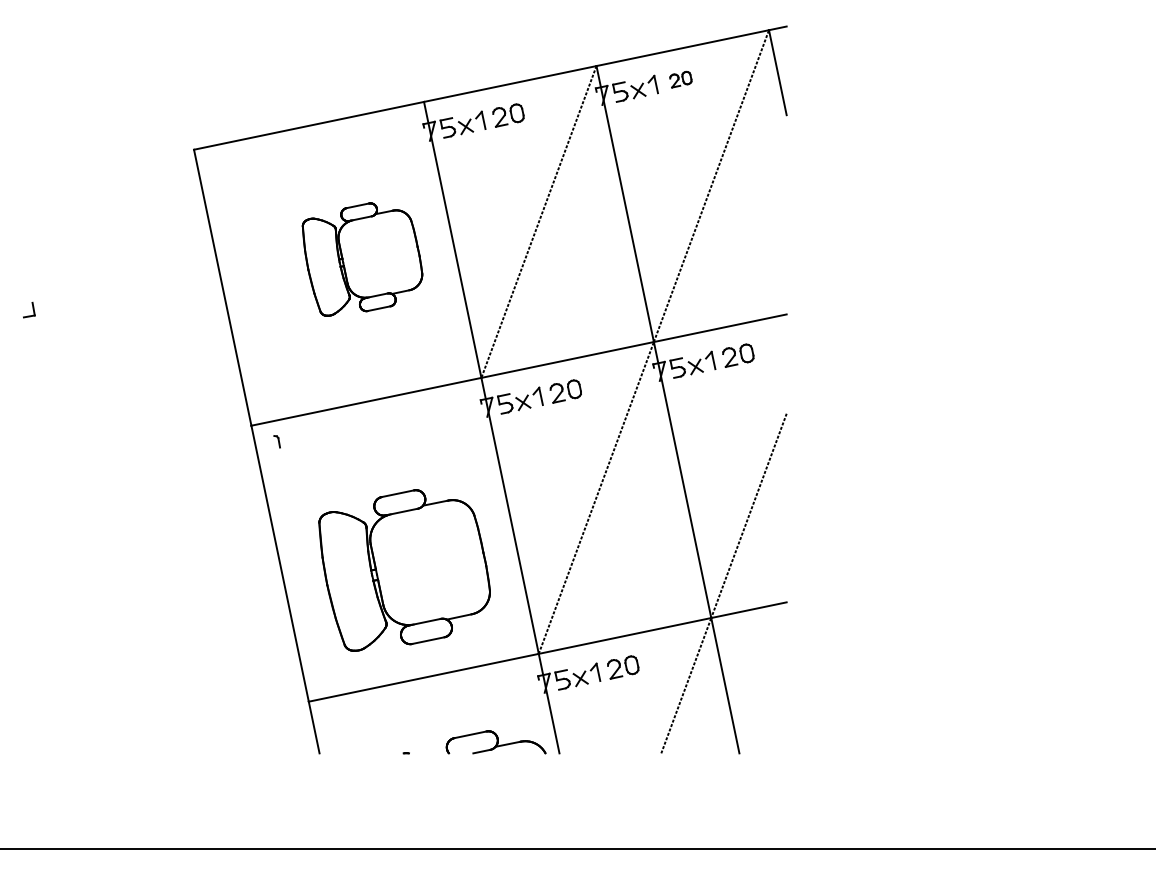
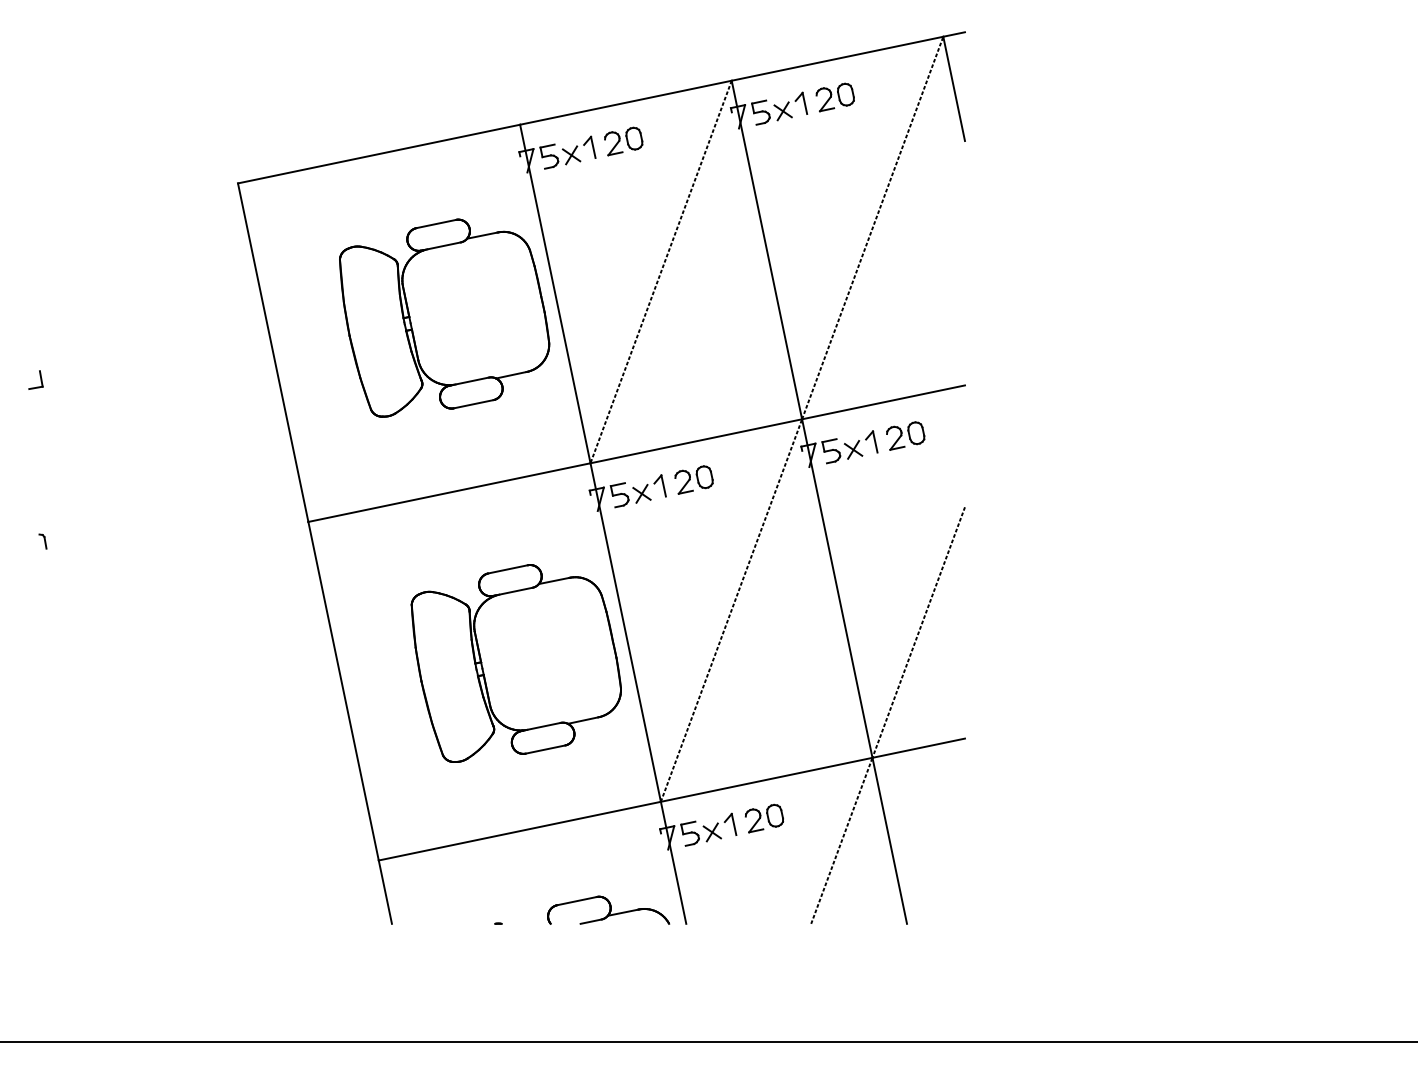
part: (680, 79) -> (834, 97), size x1.43
part: (362, 259) -> (444, 317), size x1.43
part: (276, 441) -> (42, 541), moved
part: (403, 570) -> (515, 663), moved

